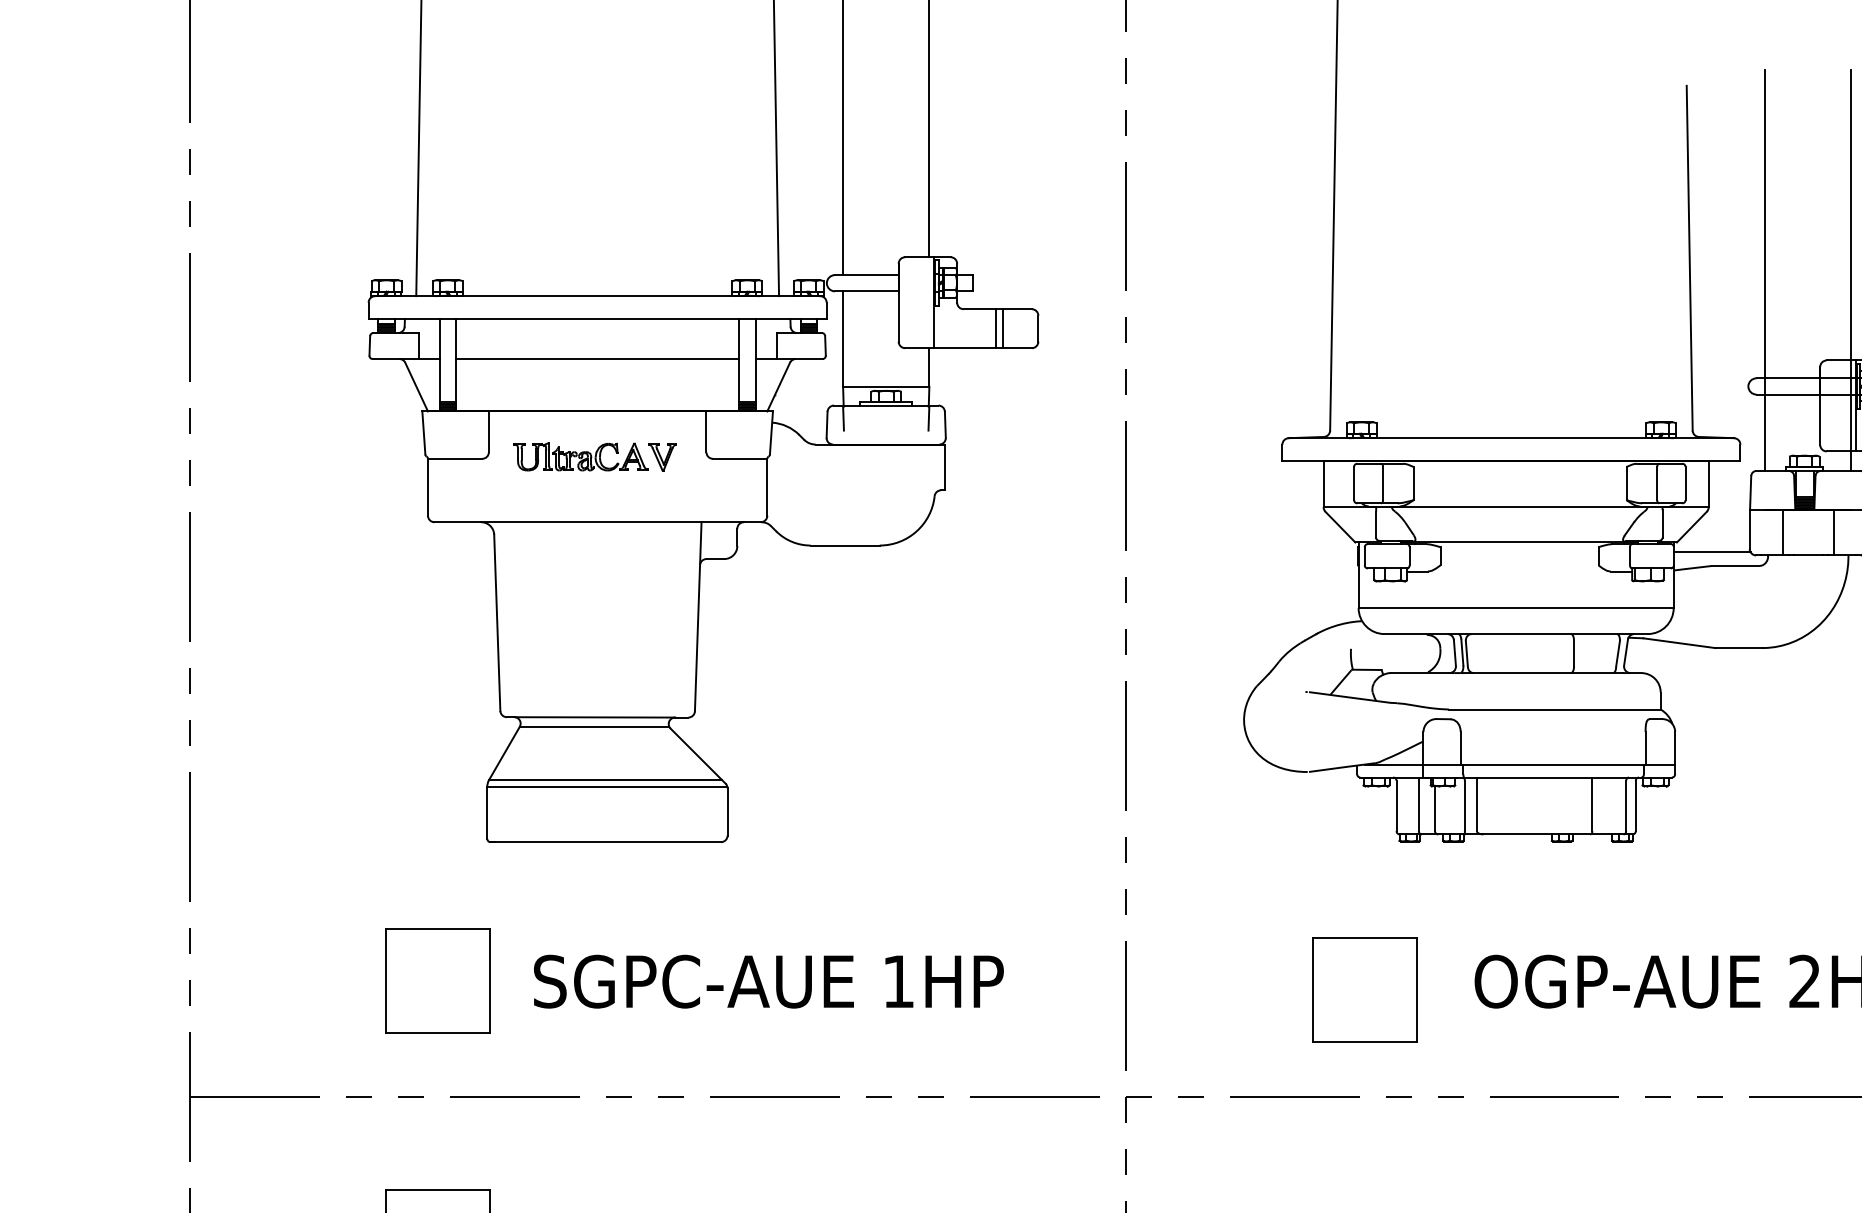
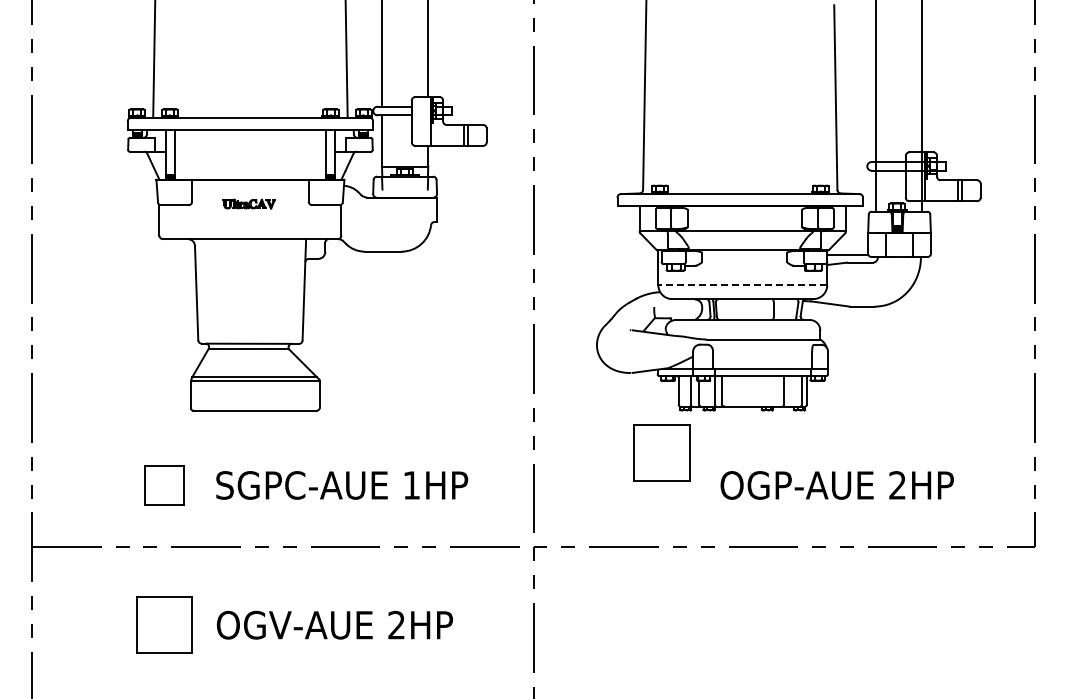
line: (597, 358) -> (250, 151), removed
part: (595, 455) -> (249, 203), size x0.6
line: (1515, 608) -> (742, 285), solid -> dashed
part: (437, 979) -> (164, 484), size x0.7
part: (1364, 989) -> (661, 452), moved

